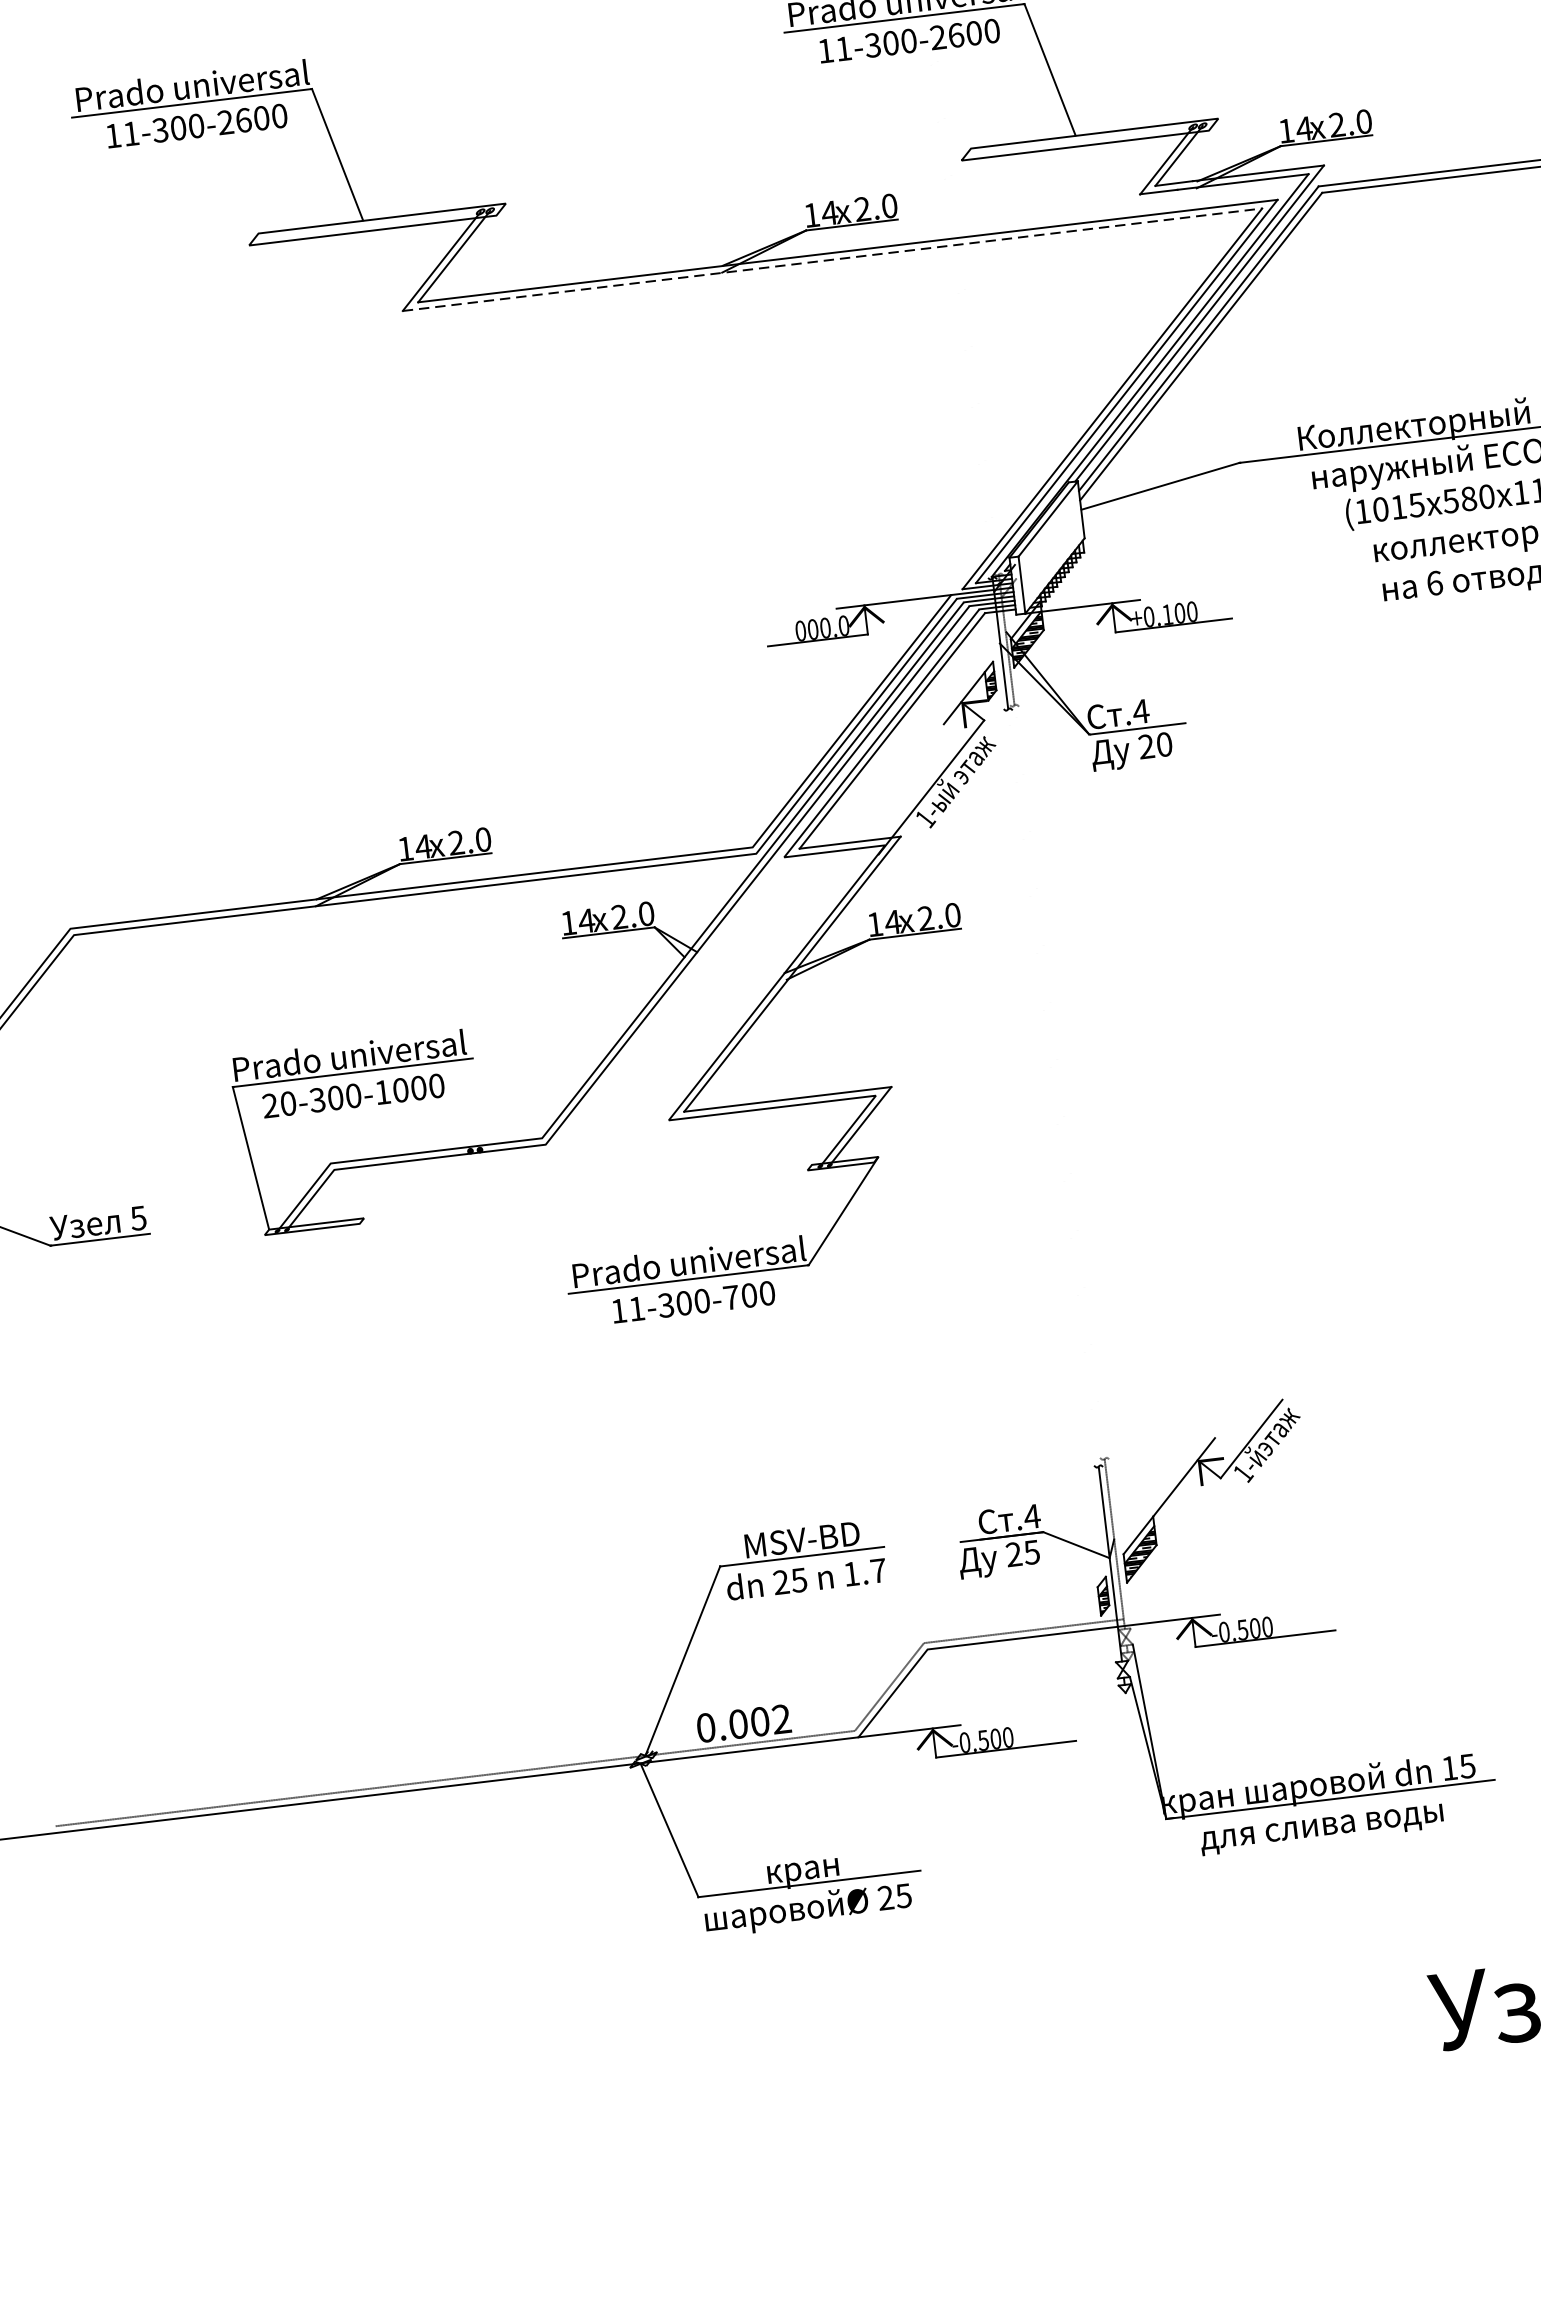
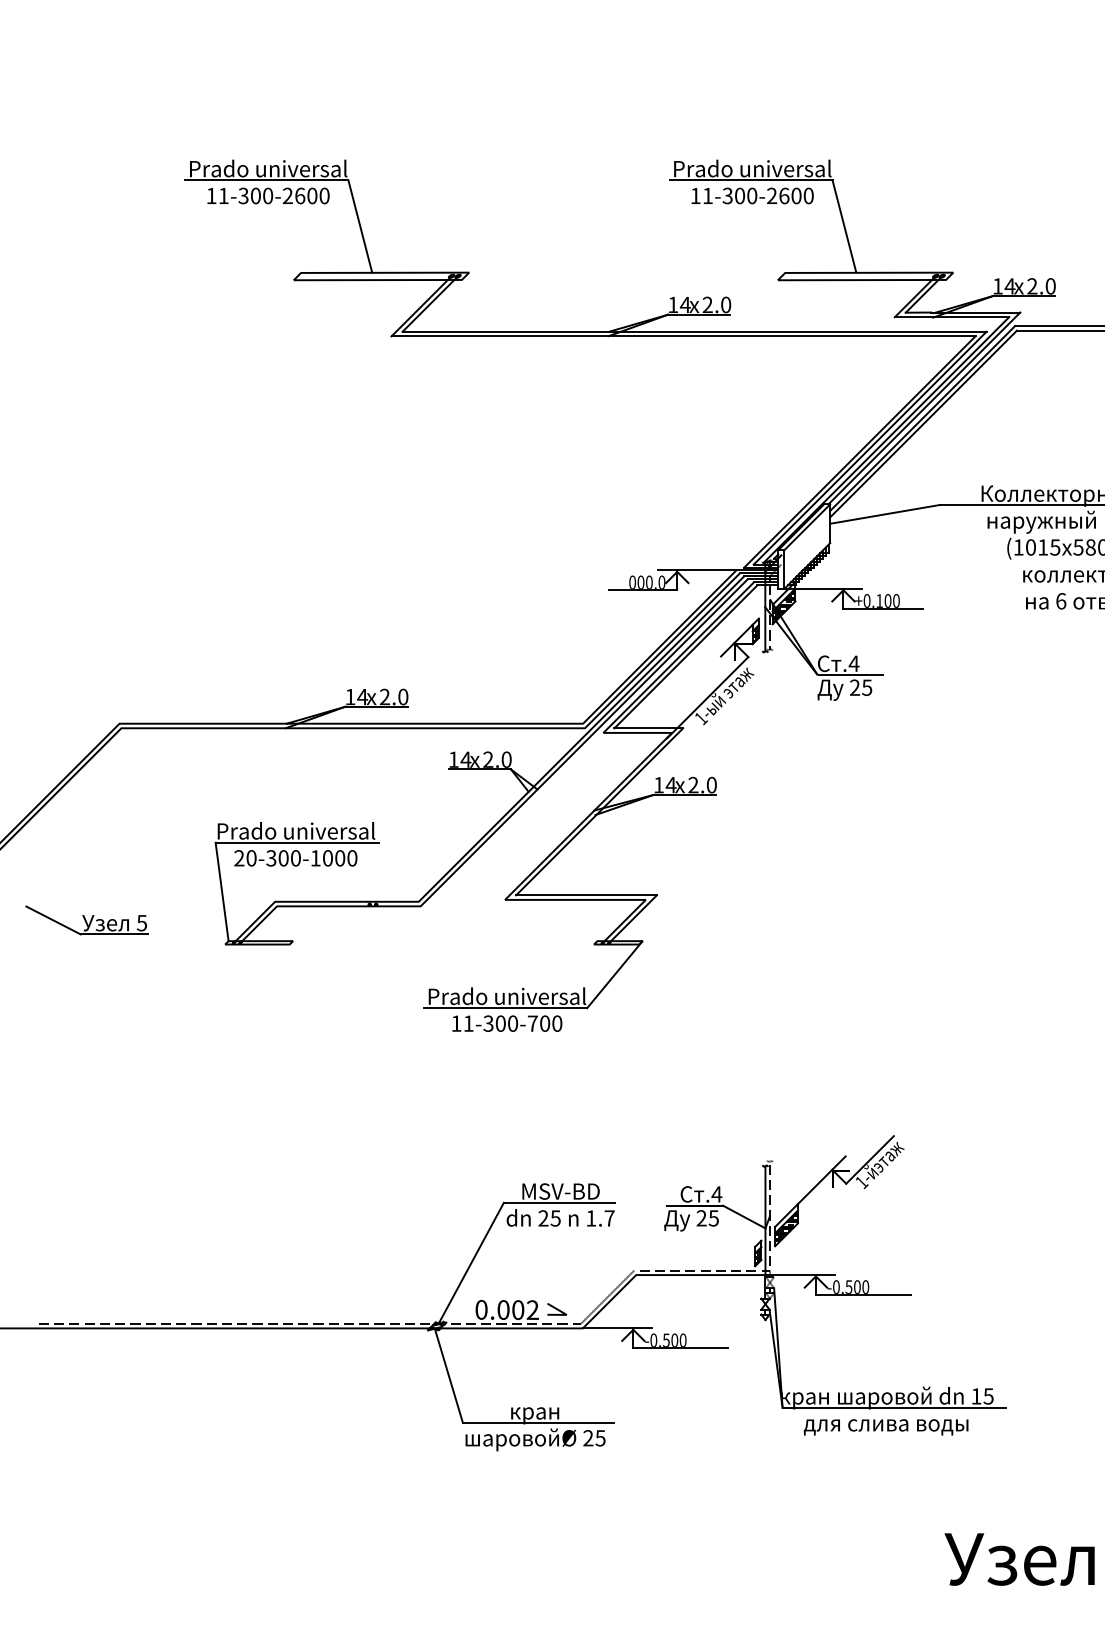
line: (832, 259) -> (683, 336), dashed -> solid
text: (1164, 744) -> (867, 687), 20 -> 25
line: (817, 1713) -> (557, 1309), added

